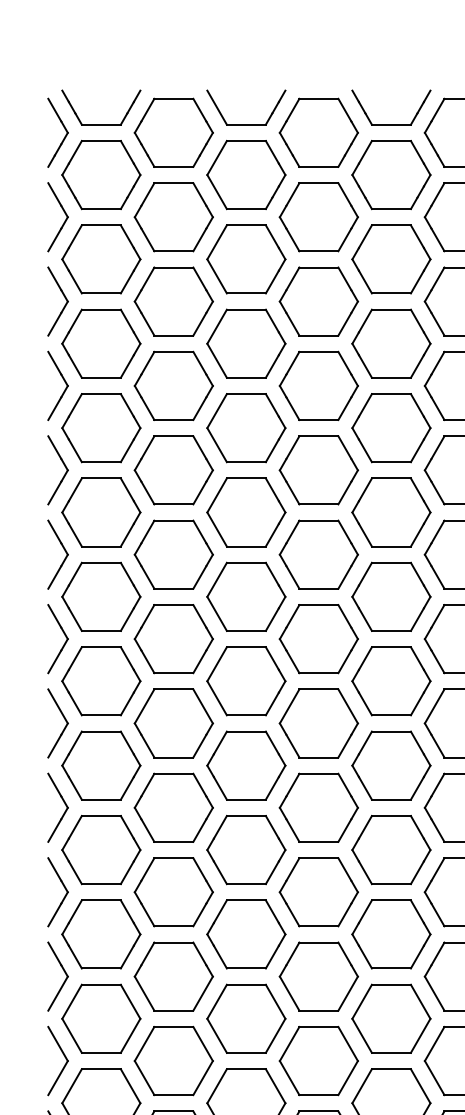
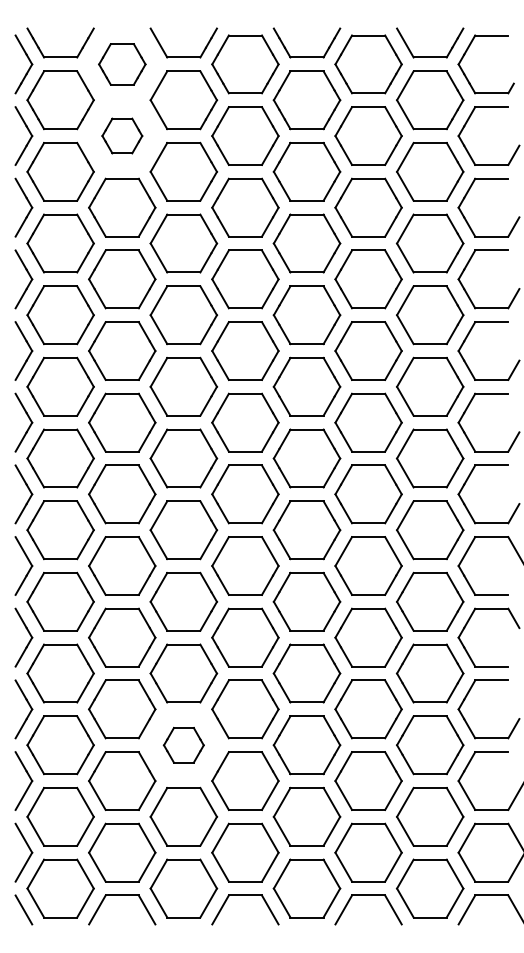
part: (174, 132) -> (122, 64), size x0.7
part: (174, 216) -> (122, 135), size x0.6
part: (245, 934) -> (183, 745), size x0.6

